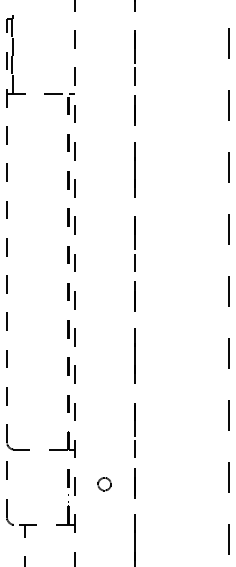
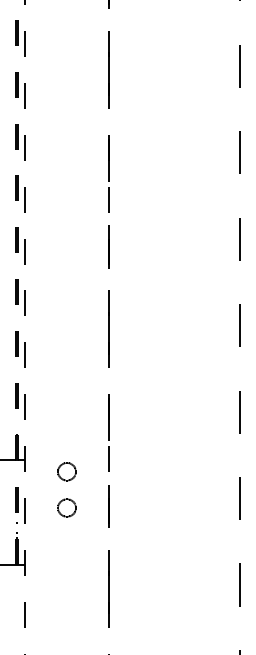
part: (104, 458) -> (66, 472), added

